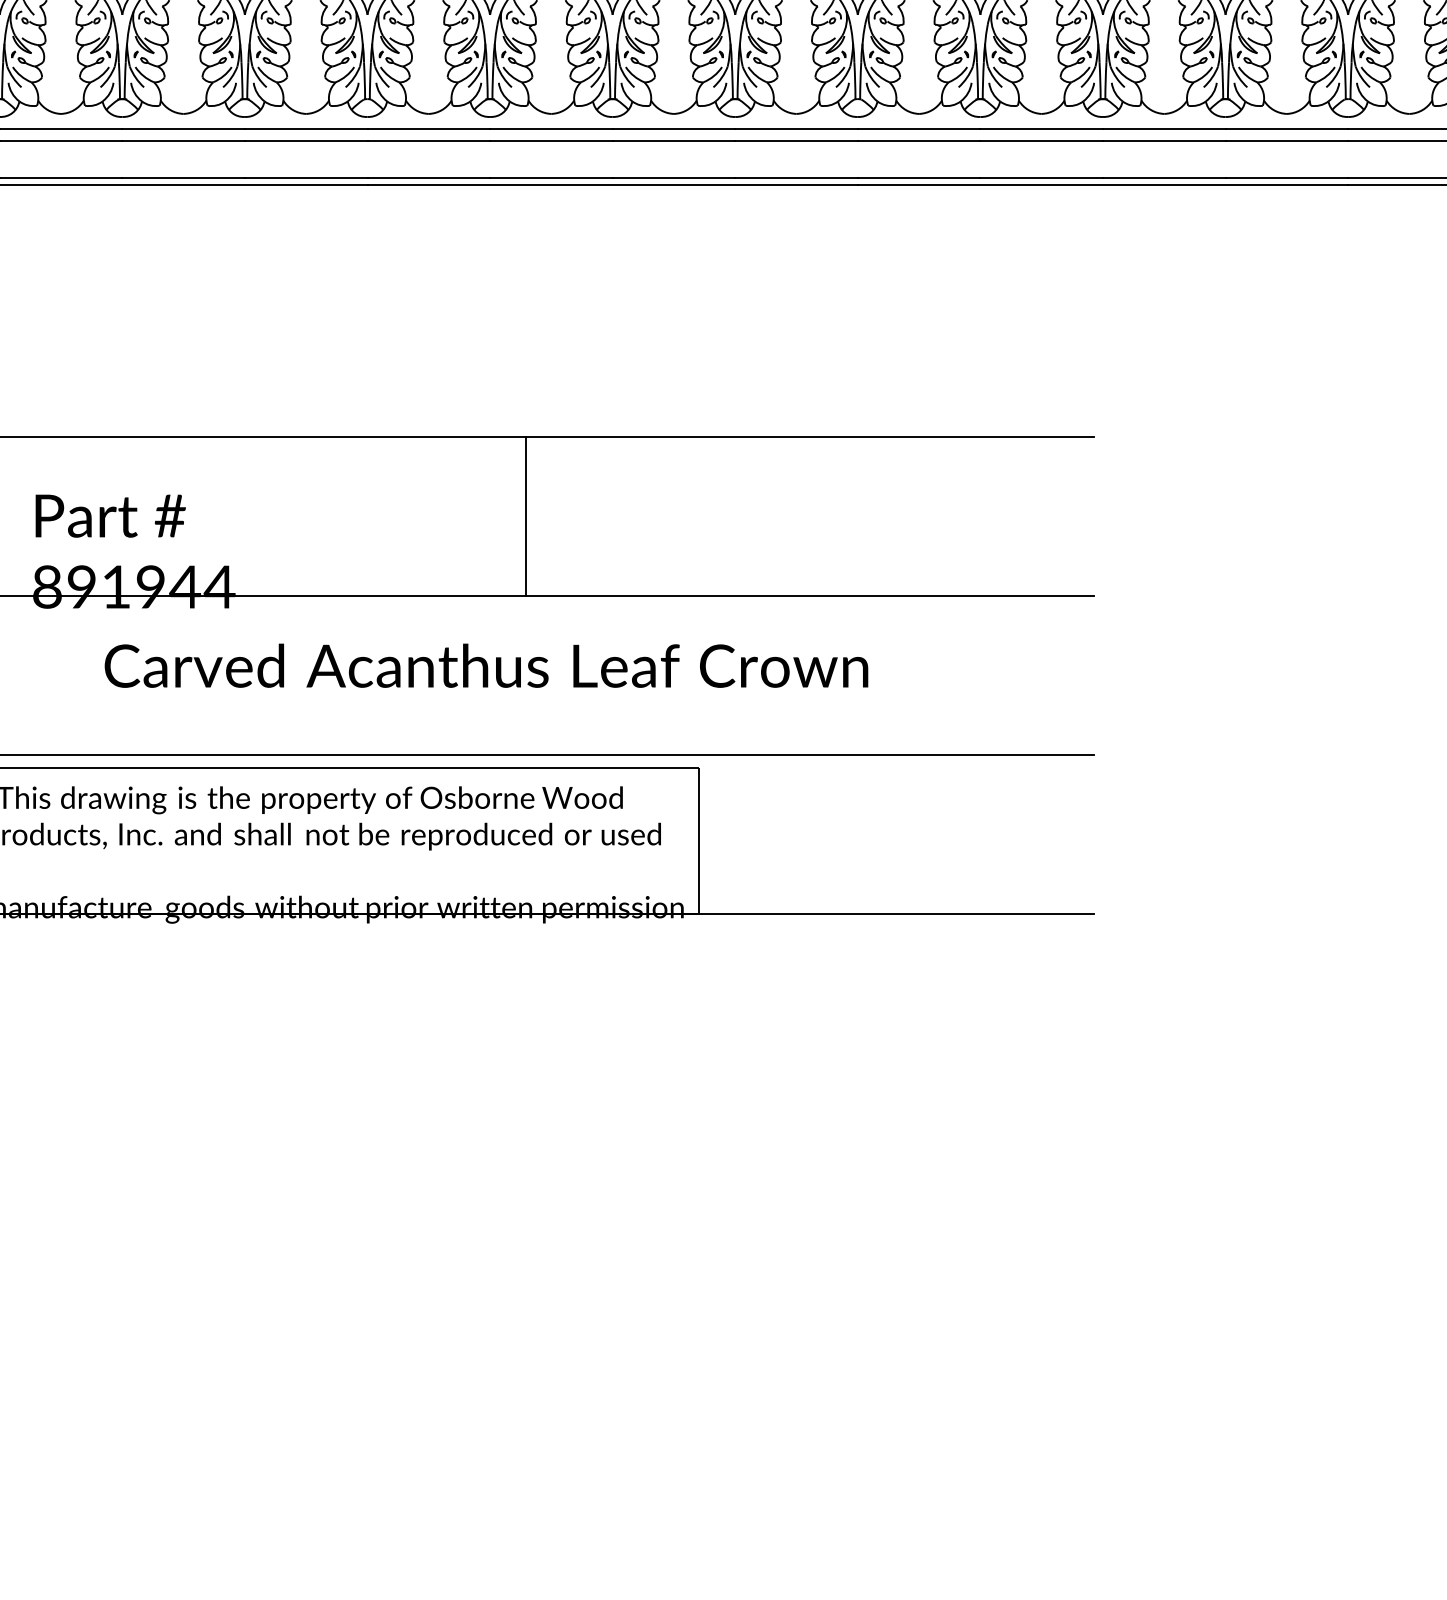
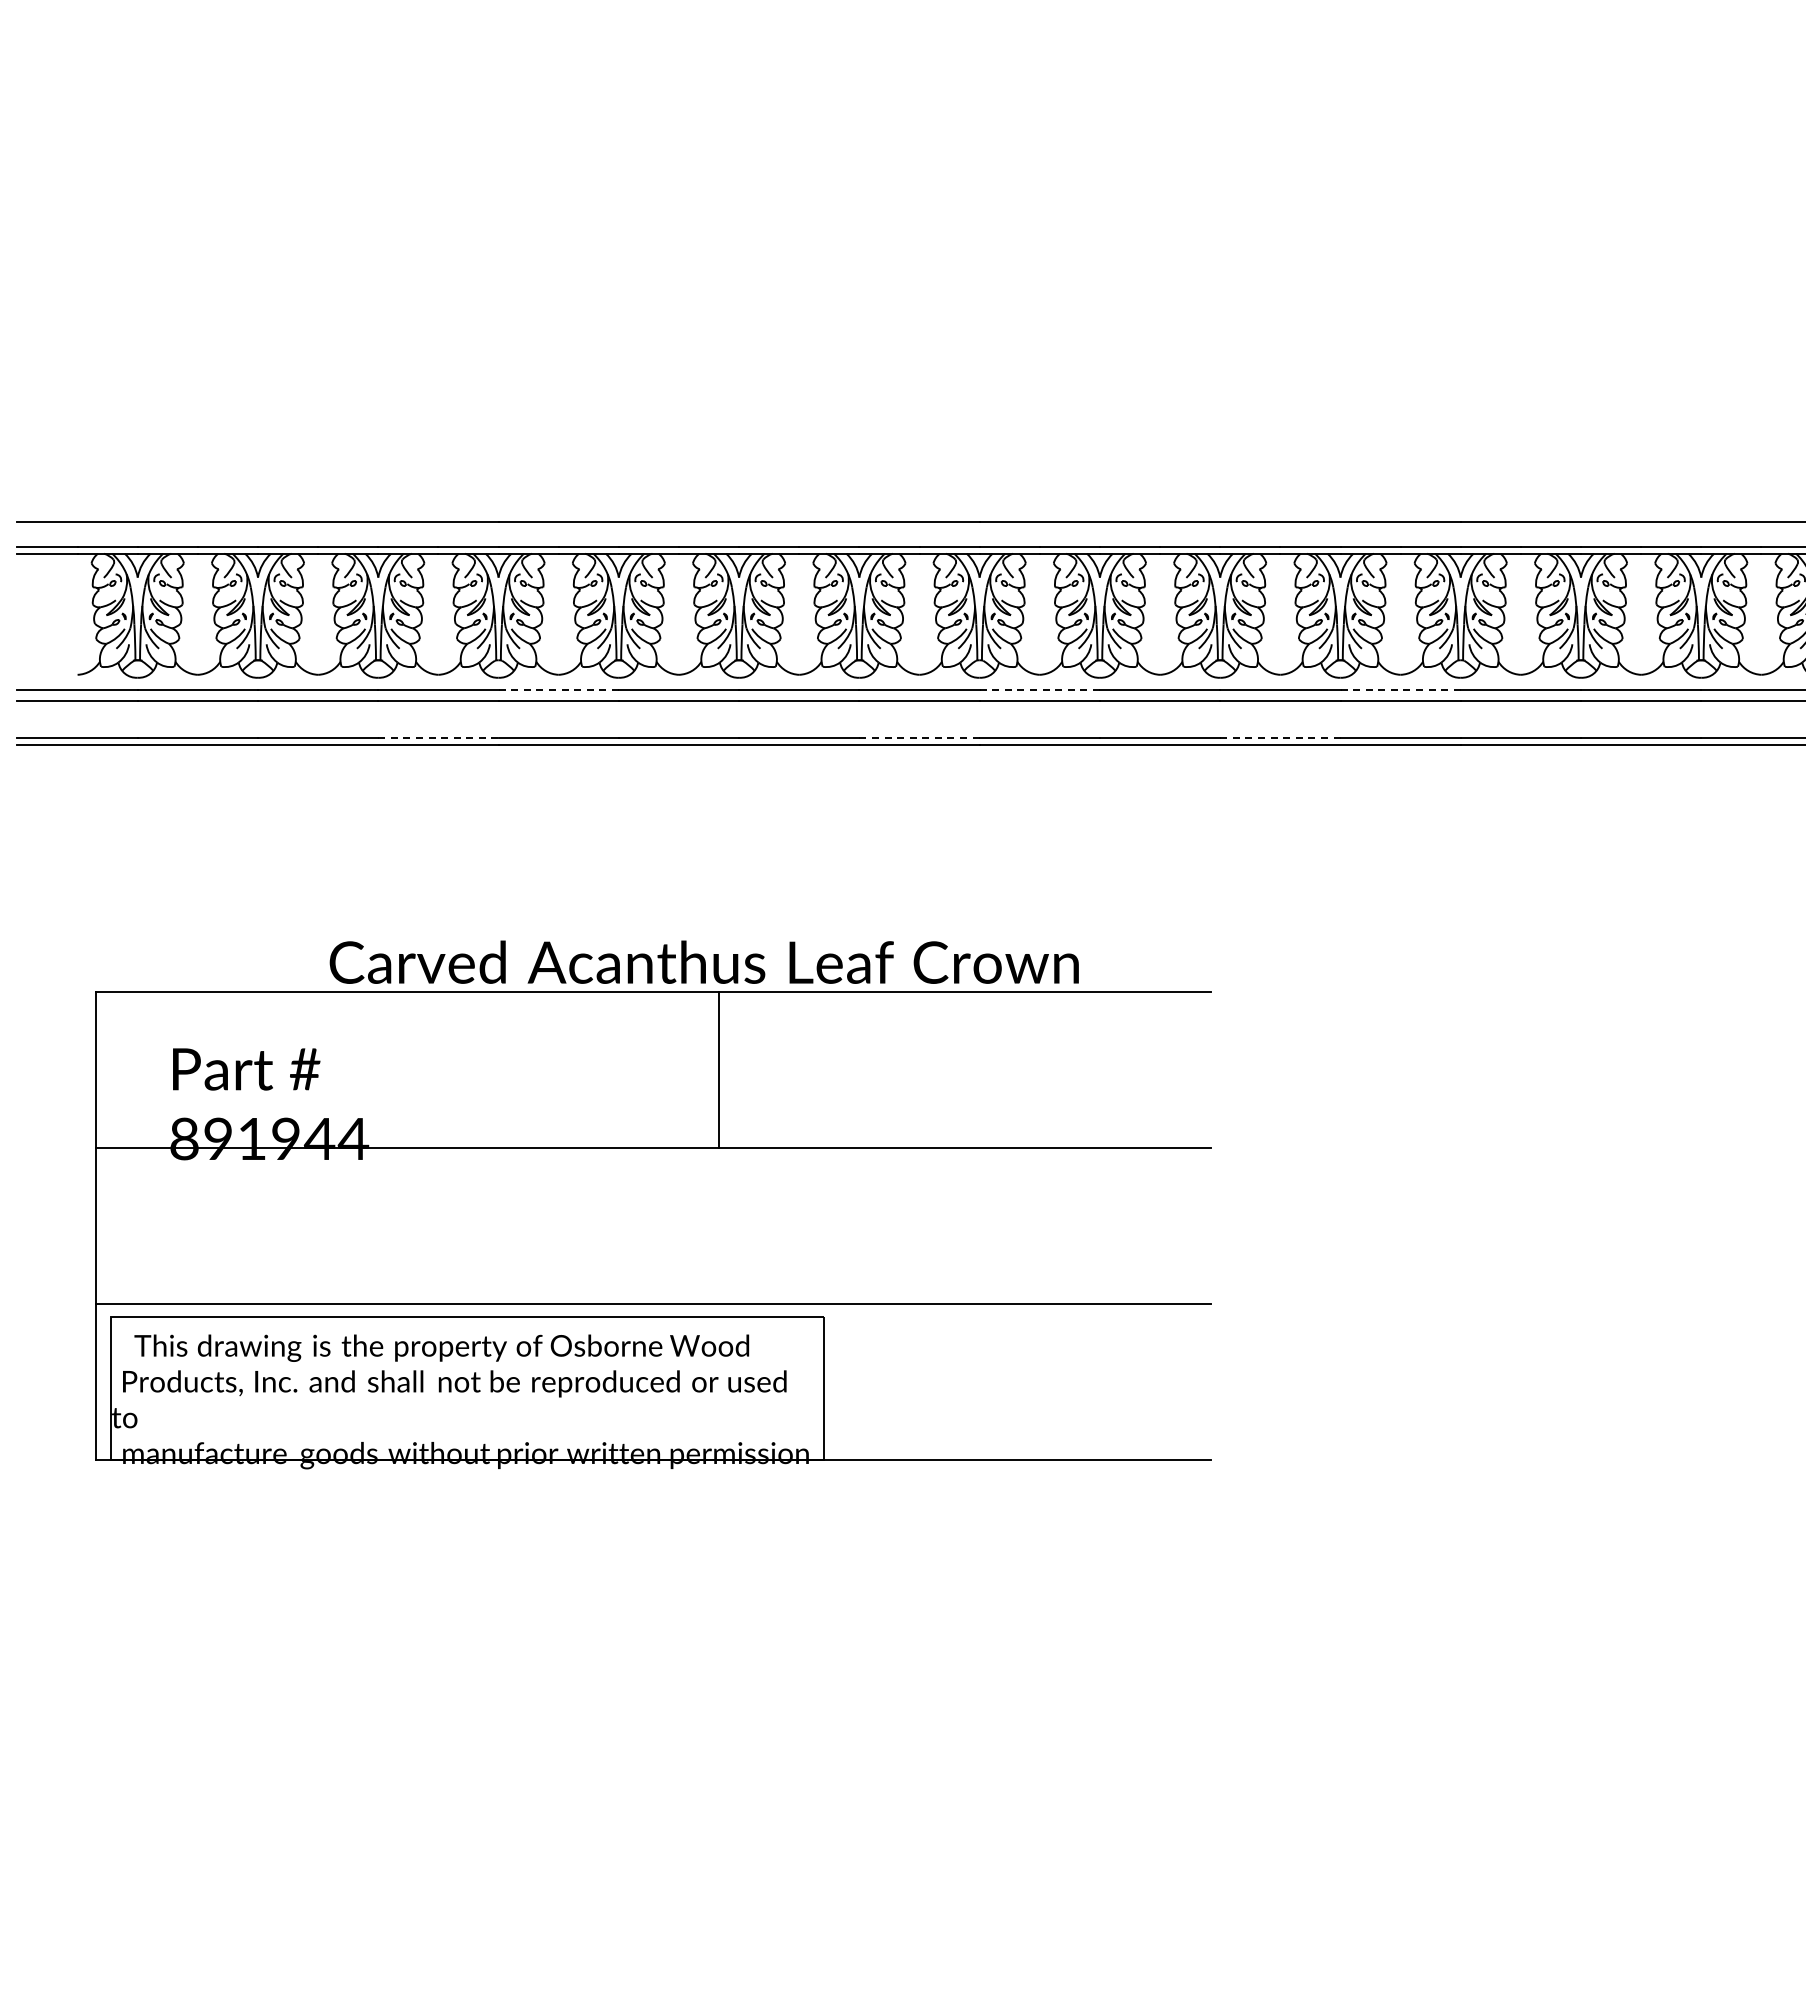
line: (428, 128) -> (558, 689), solid -> dashed
line: (918, 128) -> (1039, 689), solid -> dashed
line: (1287, 128) -> (1401, 689), solid -> dashed
line: (306, 177) -> (438, 737), solid -> dashed
line: (797, 177) -> (920, 737), solid -> dashed
line: (1163, 177) -> (1279, 737), solid -> dashed
line: (525, 516) -> (718, 1069), moved
text: (485, 665) -> (703, 961), moved

